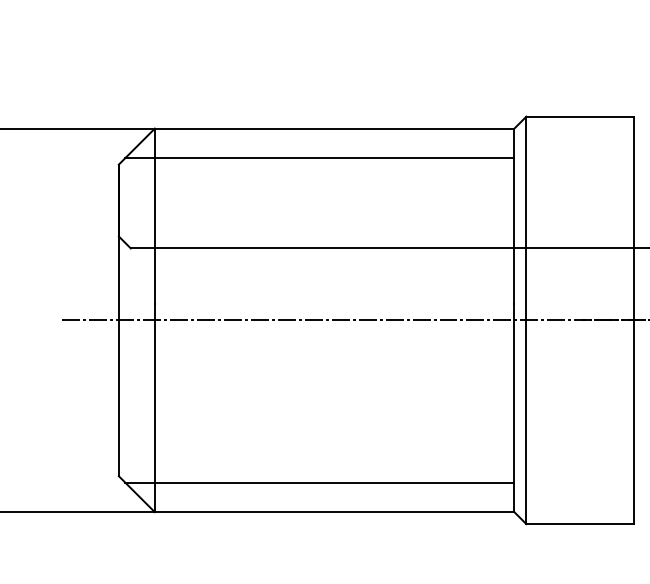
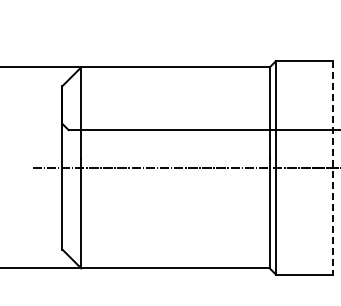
line: (319, 157) -> (167, 82), removed
line: (633, 319) -> (332, 167), solid -> dashed
line: (319, 483) -> (167, 253), removed

